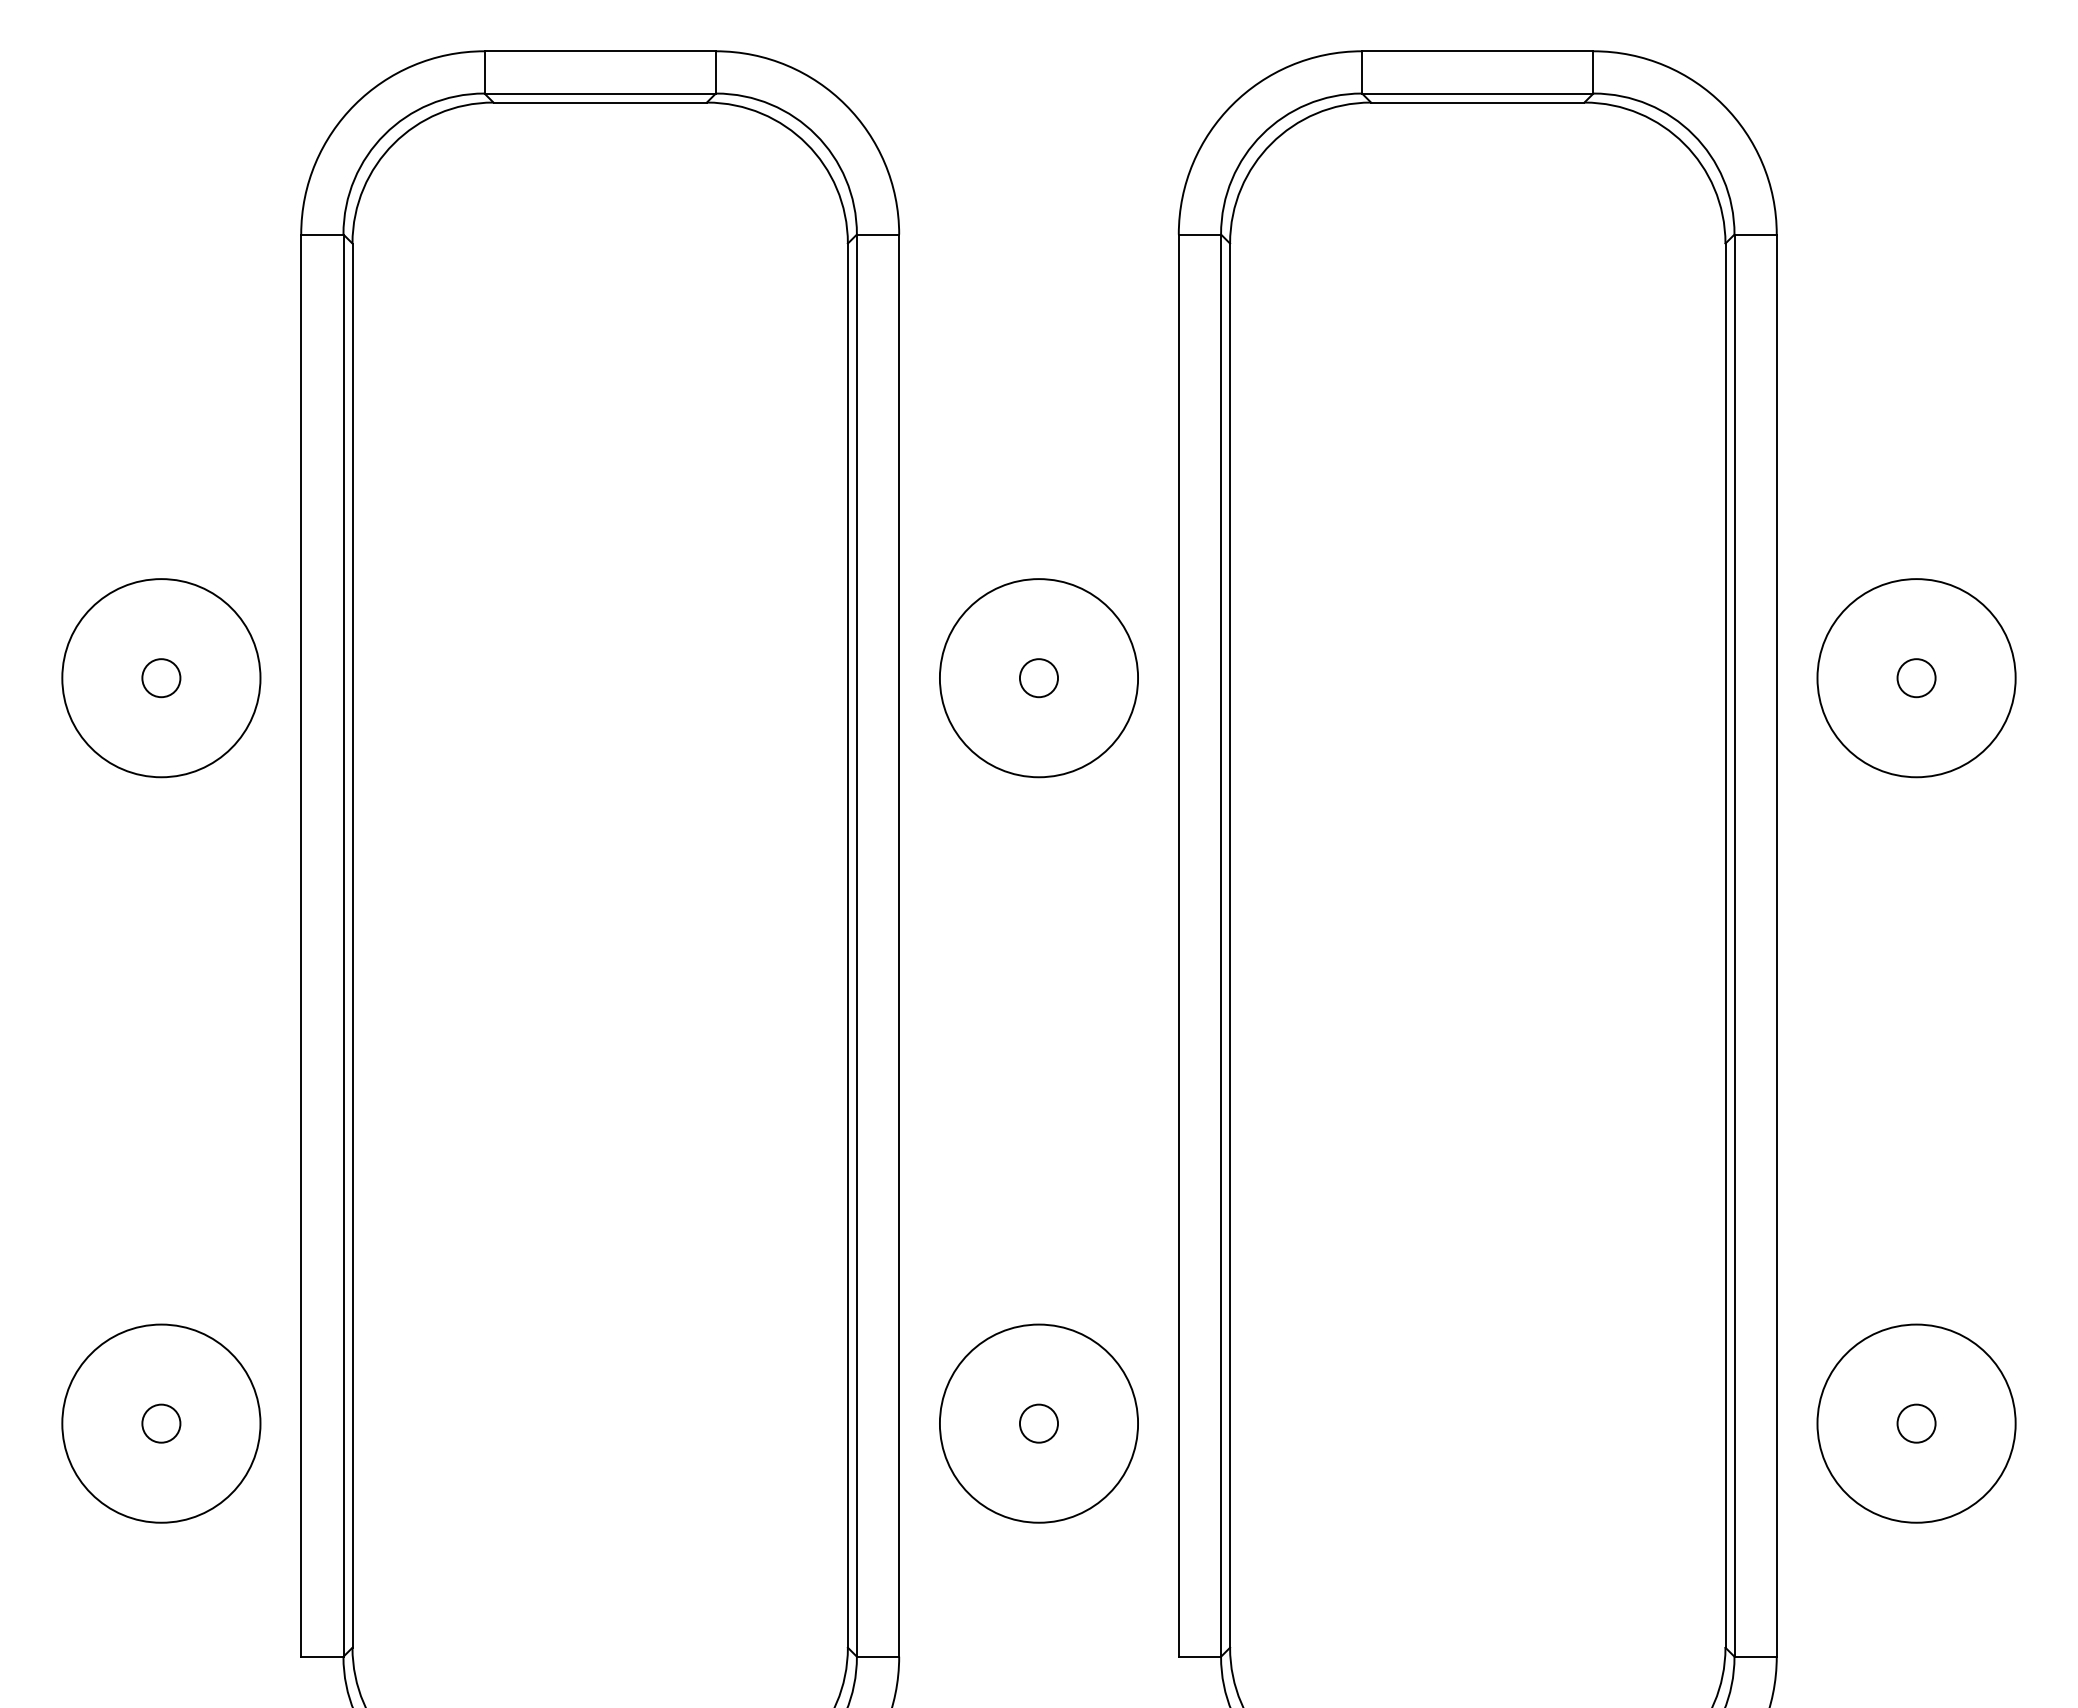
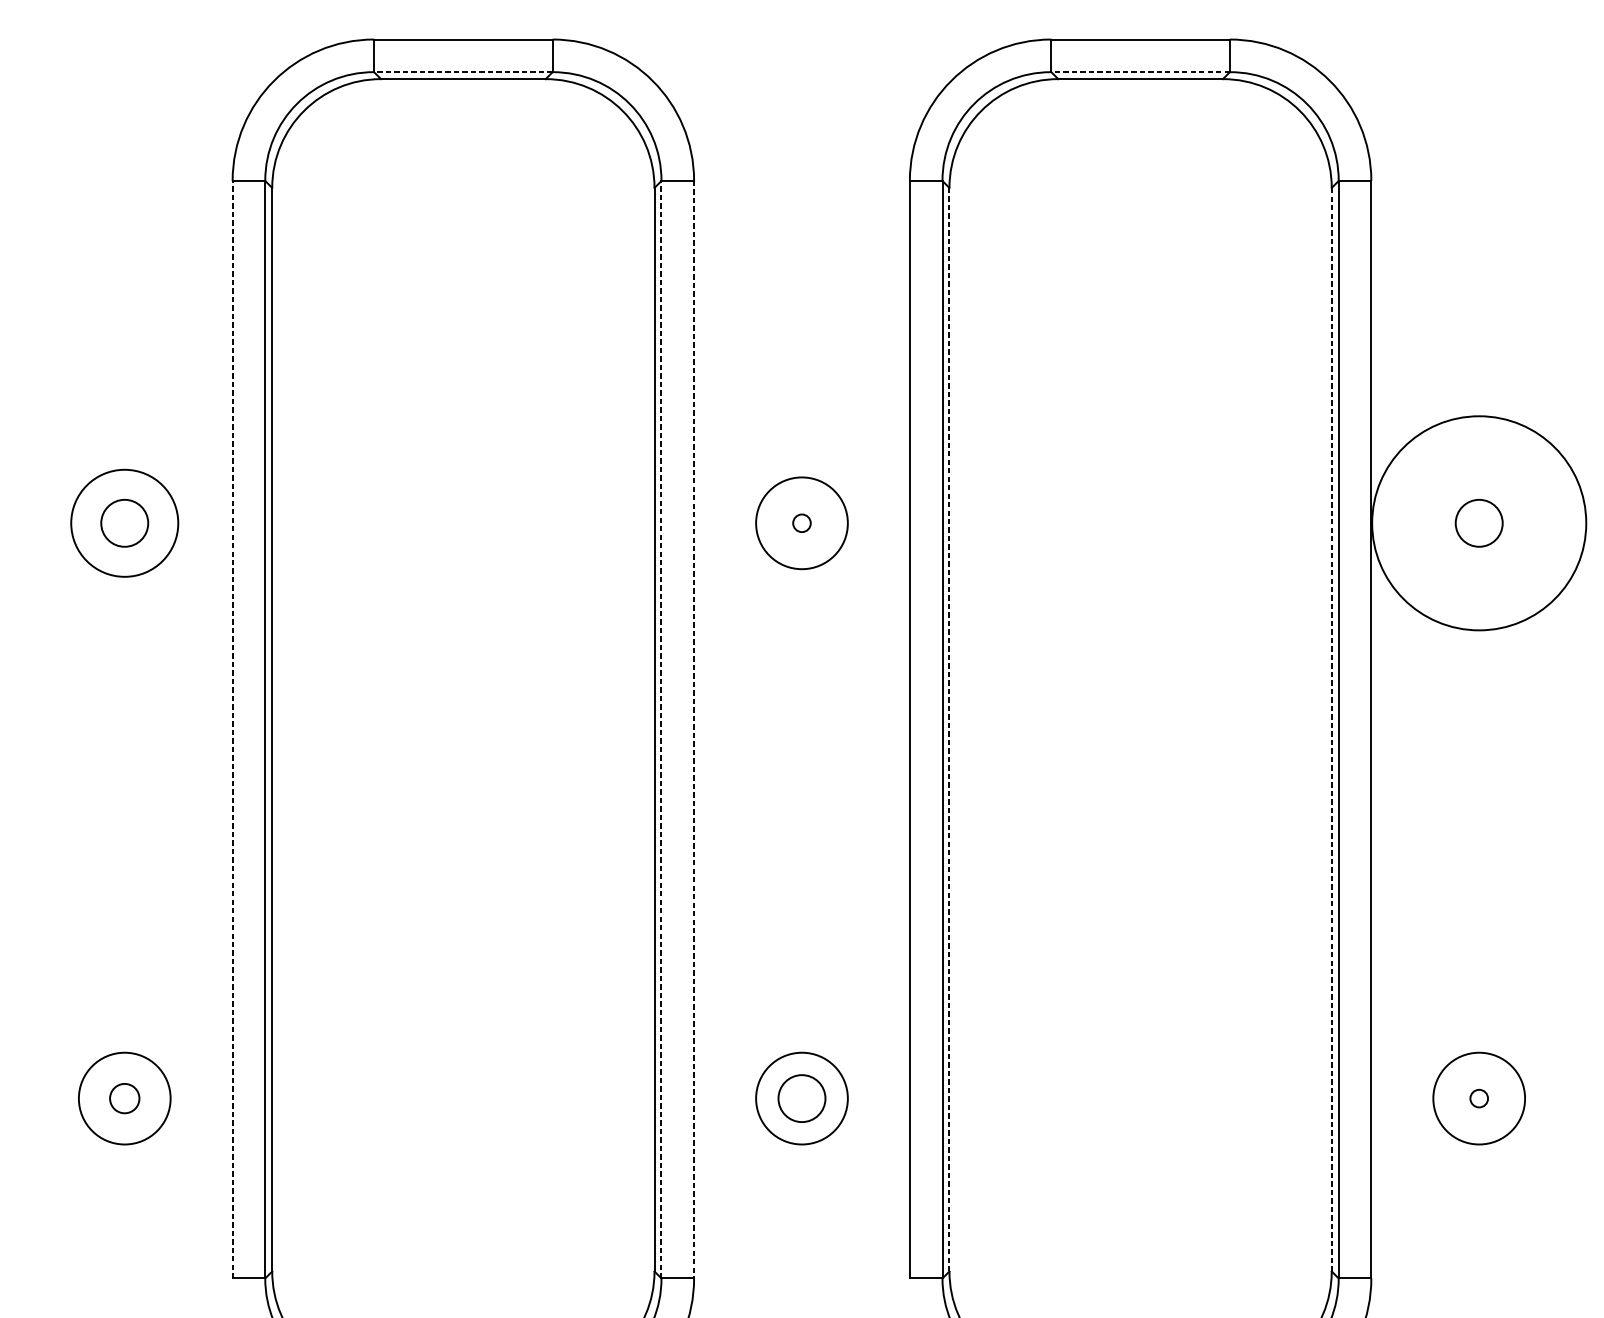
line: (600, 93) -> (463, 72), solid -> dashed
line: (1477, 93) -> (1140, 72), solid -> dashed
circle: (161, 678) -> (124, 523), size x0.7
circle: (161, 678) -> (124, 523), size x1.6
circle: (1038, 678) -> (801, 523), size x0.6
circle: (1038, 678) -> (801, 523), size x0.6
circle: (1916, 678) -> (1479, 523), size x1.4
circle: (1916, 678) -> (1479, 523), size x1.6
line: (301, 945) -> (232, 729), solid -> dashed
line: (856, 945) -> (661, 729), solid -> dashed
line: (1725, 945) -> (1331, 729), solid -> dashed
line: (899, 946) -> (694, 730), solid -> dashed
line: (1230, 946) -> (949, 730), solid -> dashed
circle: (161, 1423) -> (124, 1098), size x0.6
circle: (1038, 1423) -> (801, 1098), size x0.6
circle: (1038, 1423) -> (801, 1098), size x1.6
circle: (1916, 1423) -> (1479, 1098), size x0.6
circle: (1916, 1423) -> (1479, 1098), size x0.6

